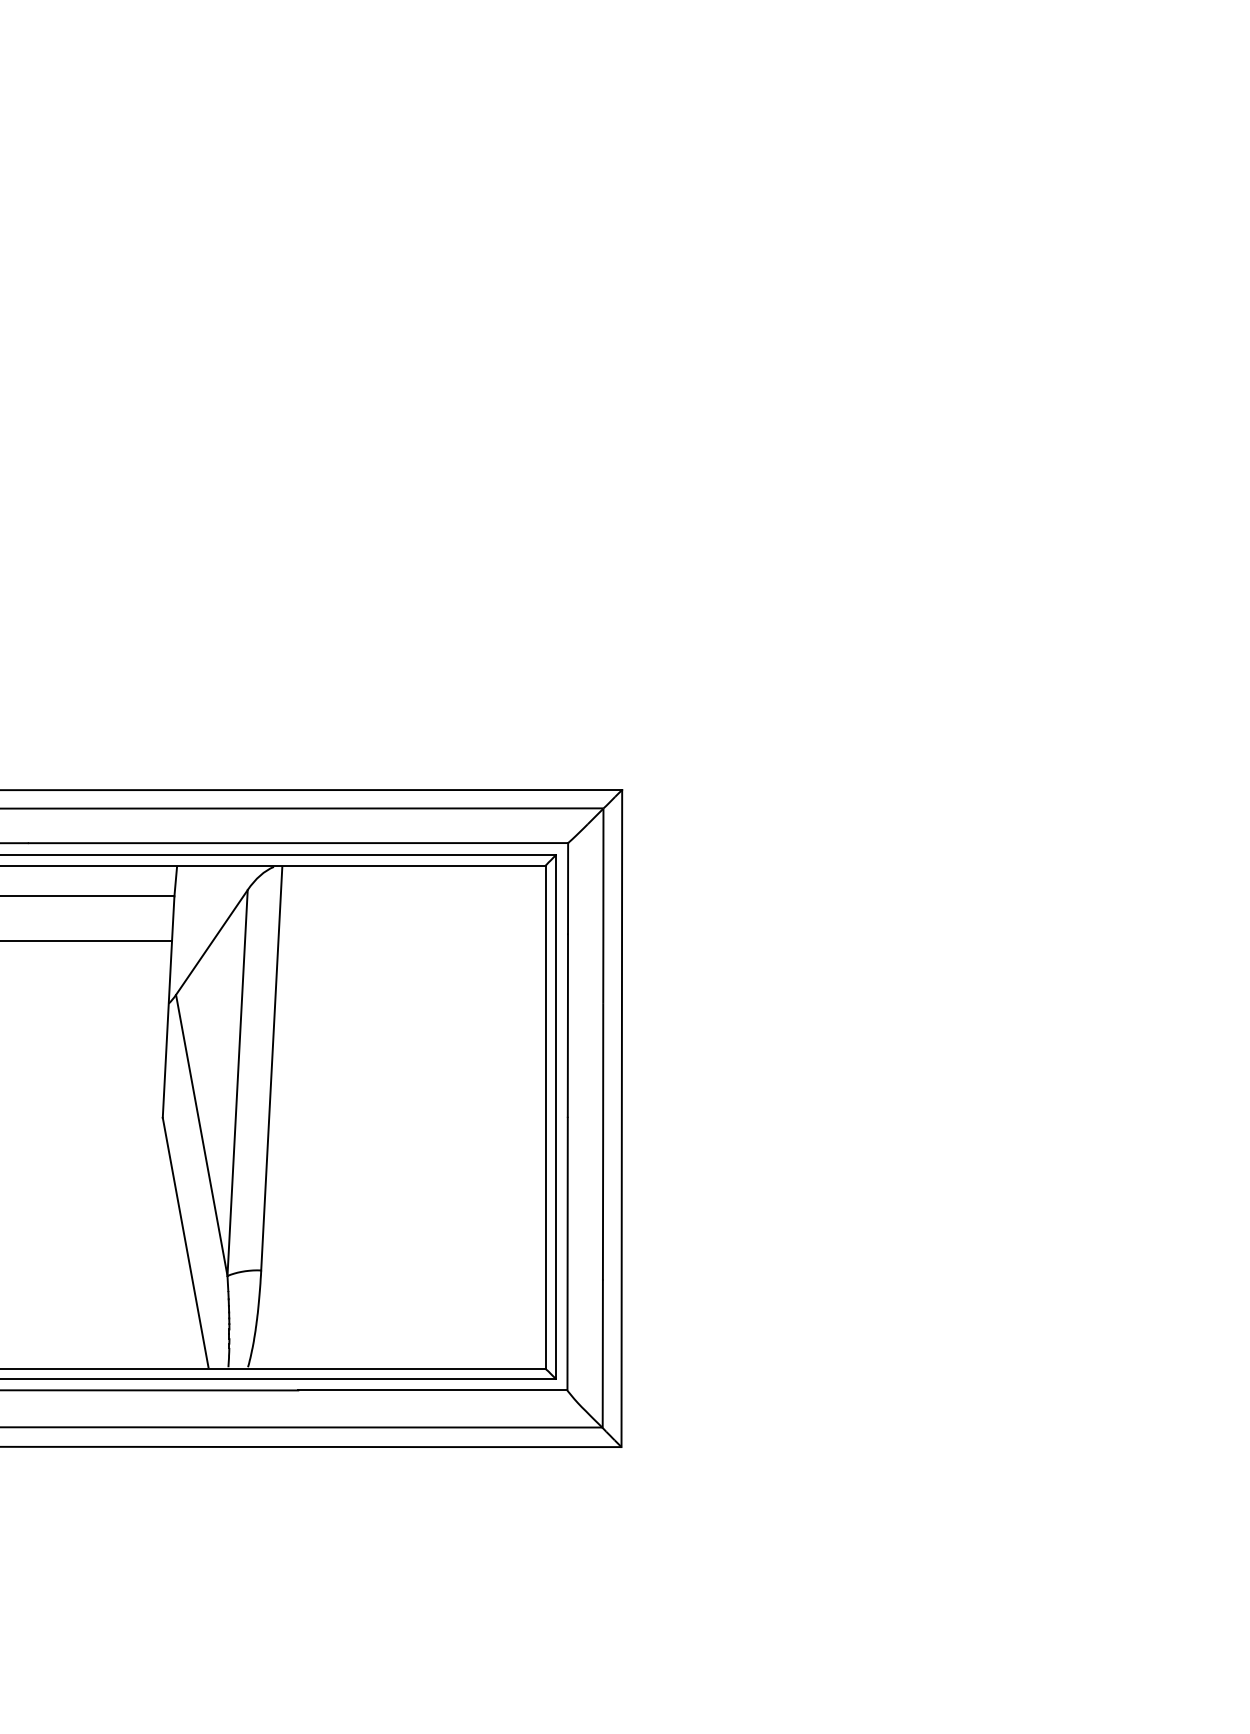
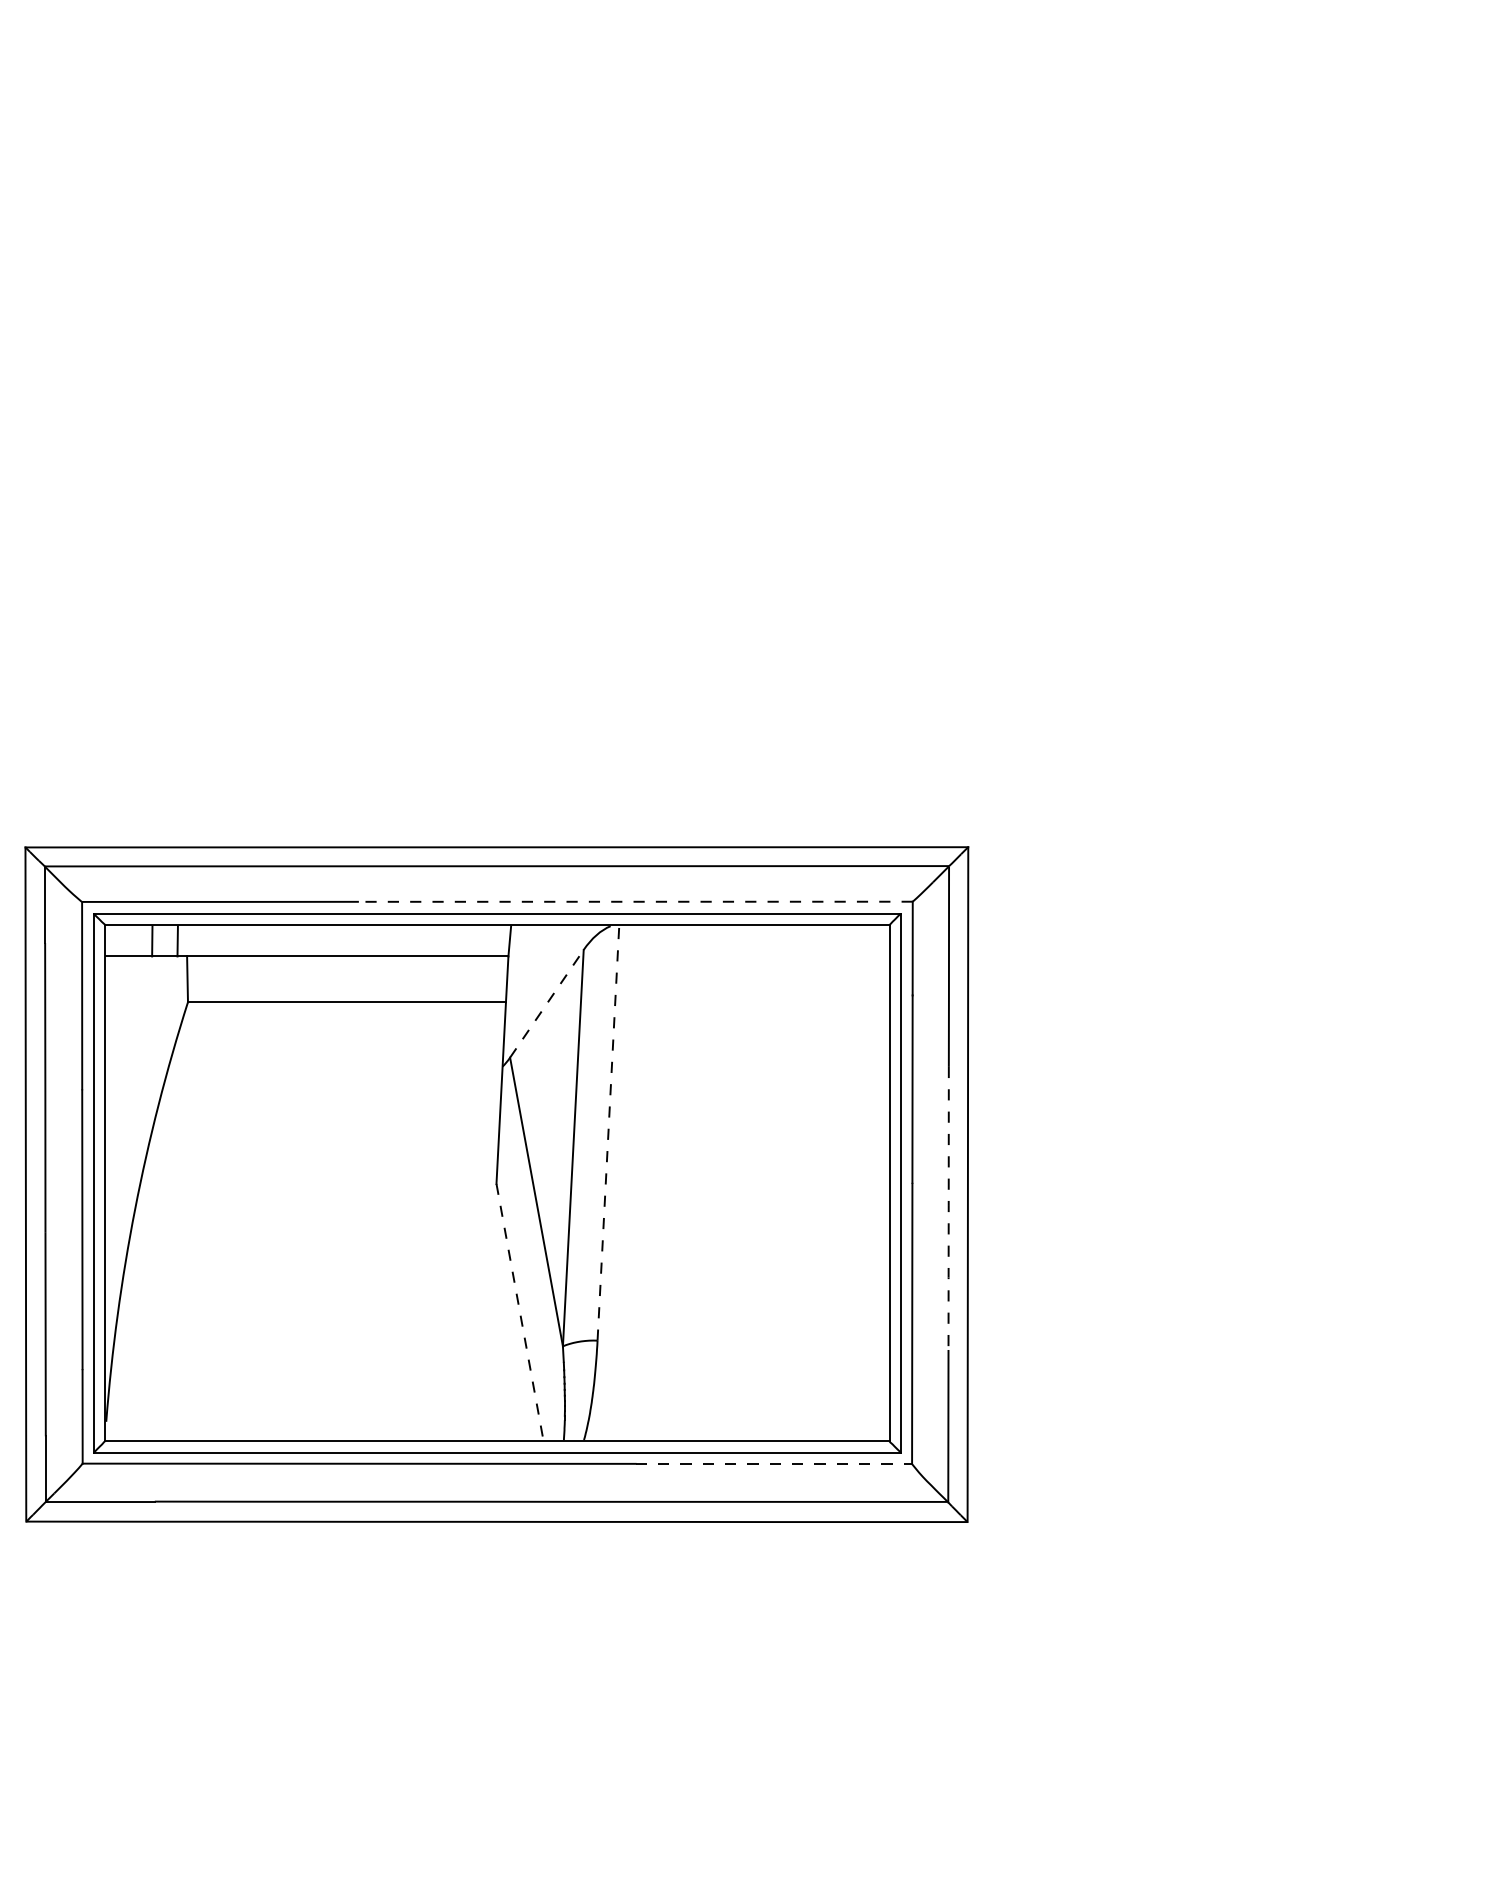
line: (298, 842) -> (635, 901), solid -> dashed
line: (212, 942) -> (547, 1003), solid -> dashed
line: (271, 1067) -> (608, 1132), solid -> dashed
line: (602, 1141) -> (948, 1208), solid -> dashed
line: (186, 1243) -> (520, 1312), solid -> dashed
line: (433, 1390) -> (774, 1463), solid -> dashed

